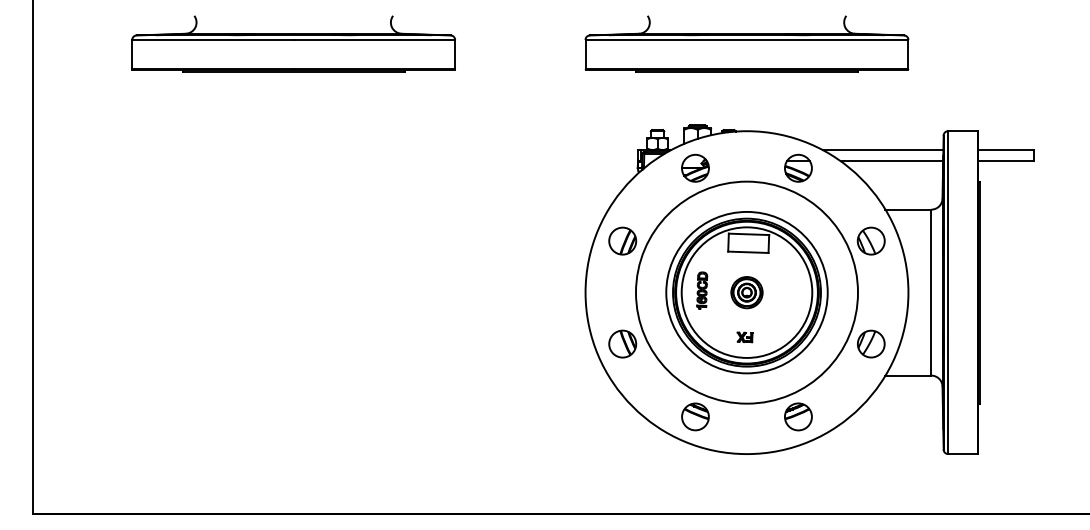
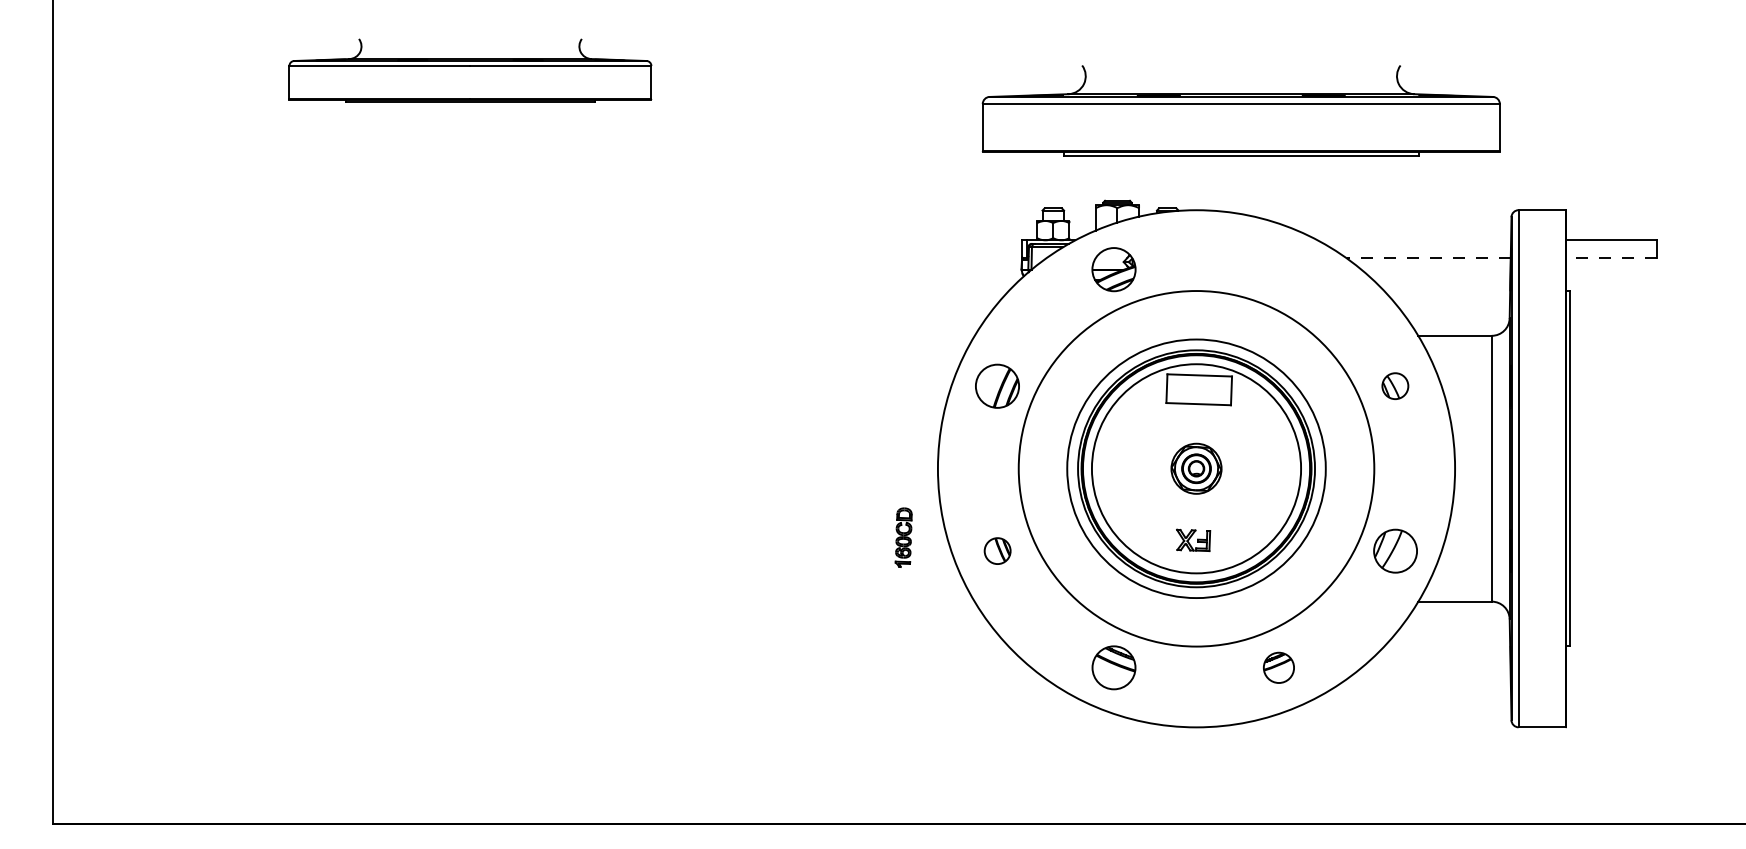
part: (293, 43) -> (470, 69), size x0.7
part: (746, 43) -> (1240, 109), moved
line: (882, 150) -> (1413, 241), removed
line: (891, 161) -> (1427, 258), solid -> dashed
line: (1005, 161) -> (1610, 258), solid -> dashed
part: (798, 167) -> (1279, 268), removed
part: (870, 240) -> (1394, 385), size x0.6
part: (702, 290) -> (904, 537), moved
part: (744, 337) -> (1192, 540), size x1.4
part: (622, 343) -> (997, 550), size x0.6
part: (798, 416) -> (1279, 667), size x0.7

